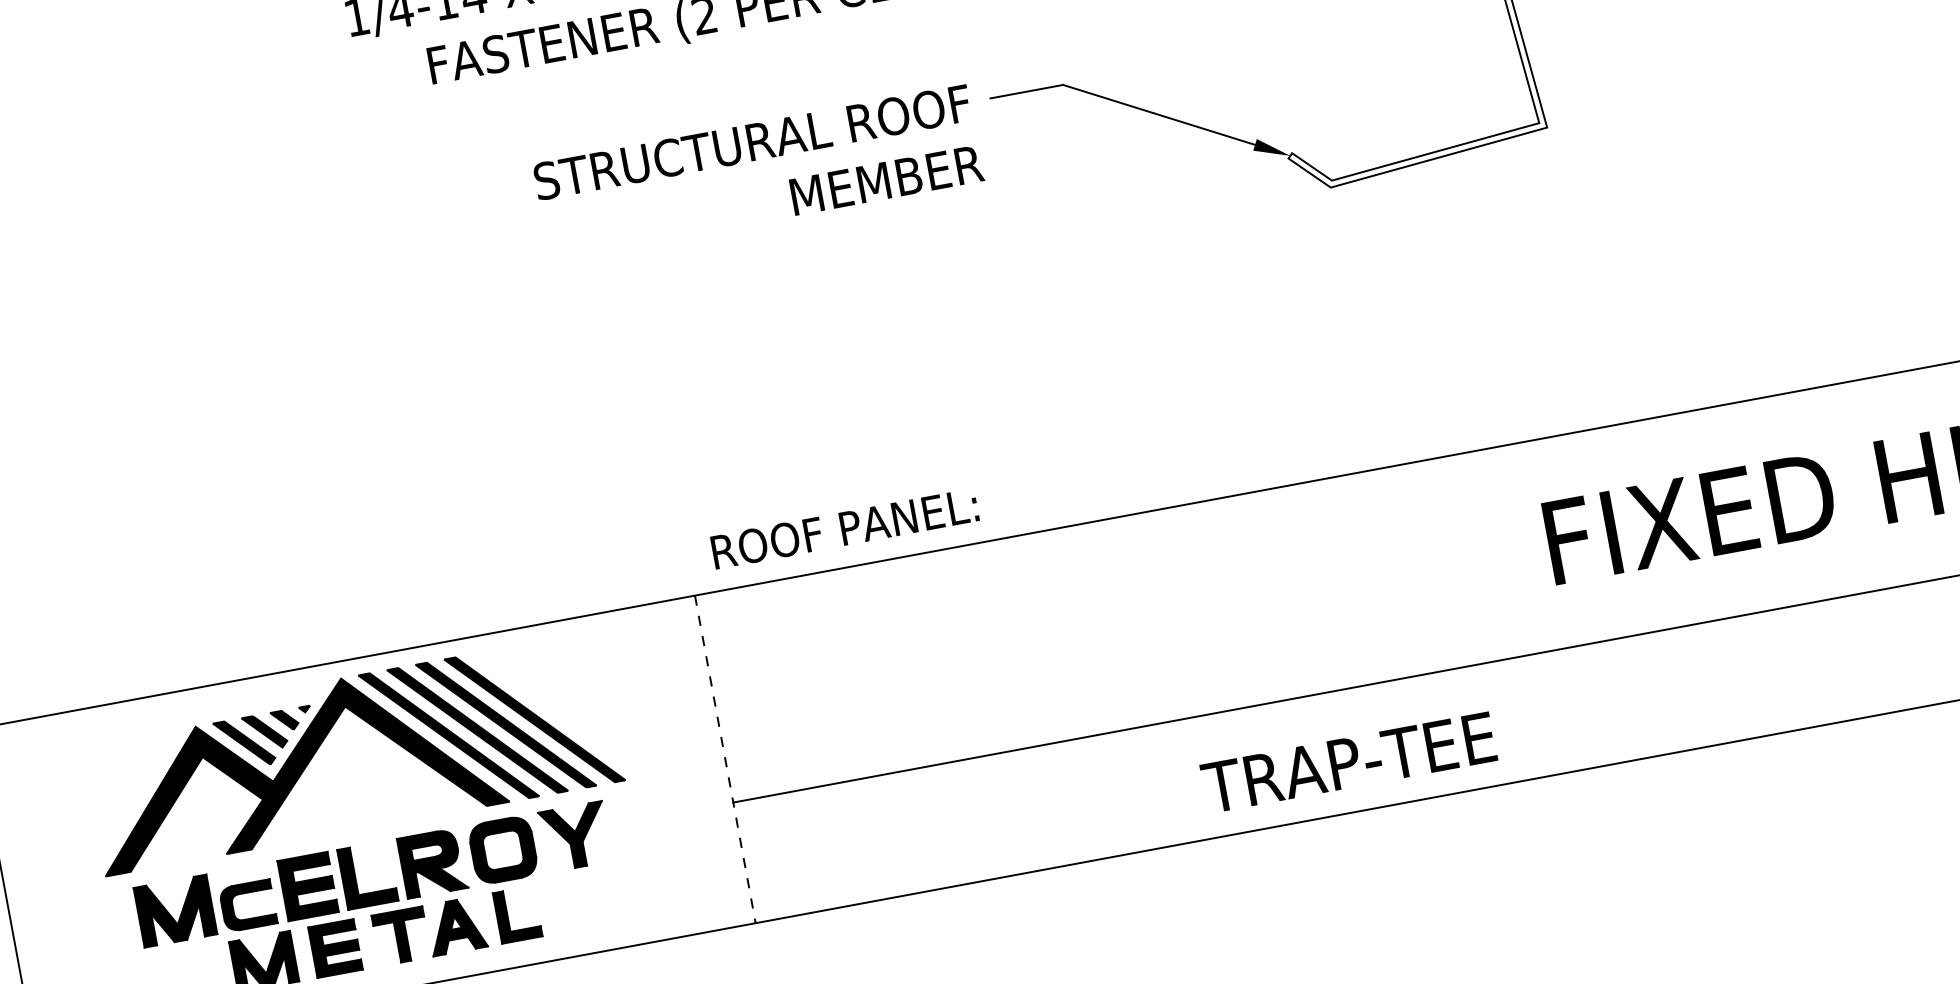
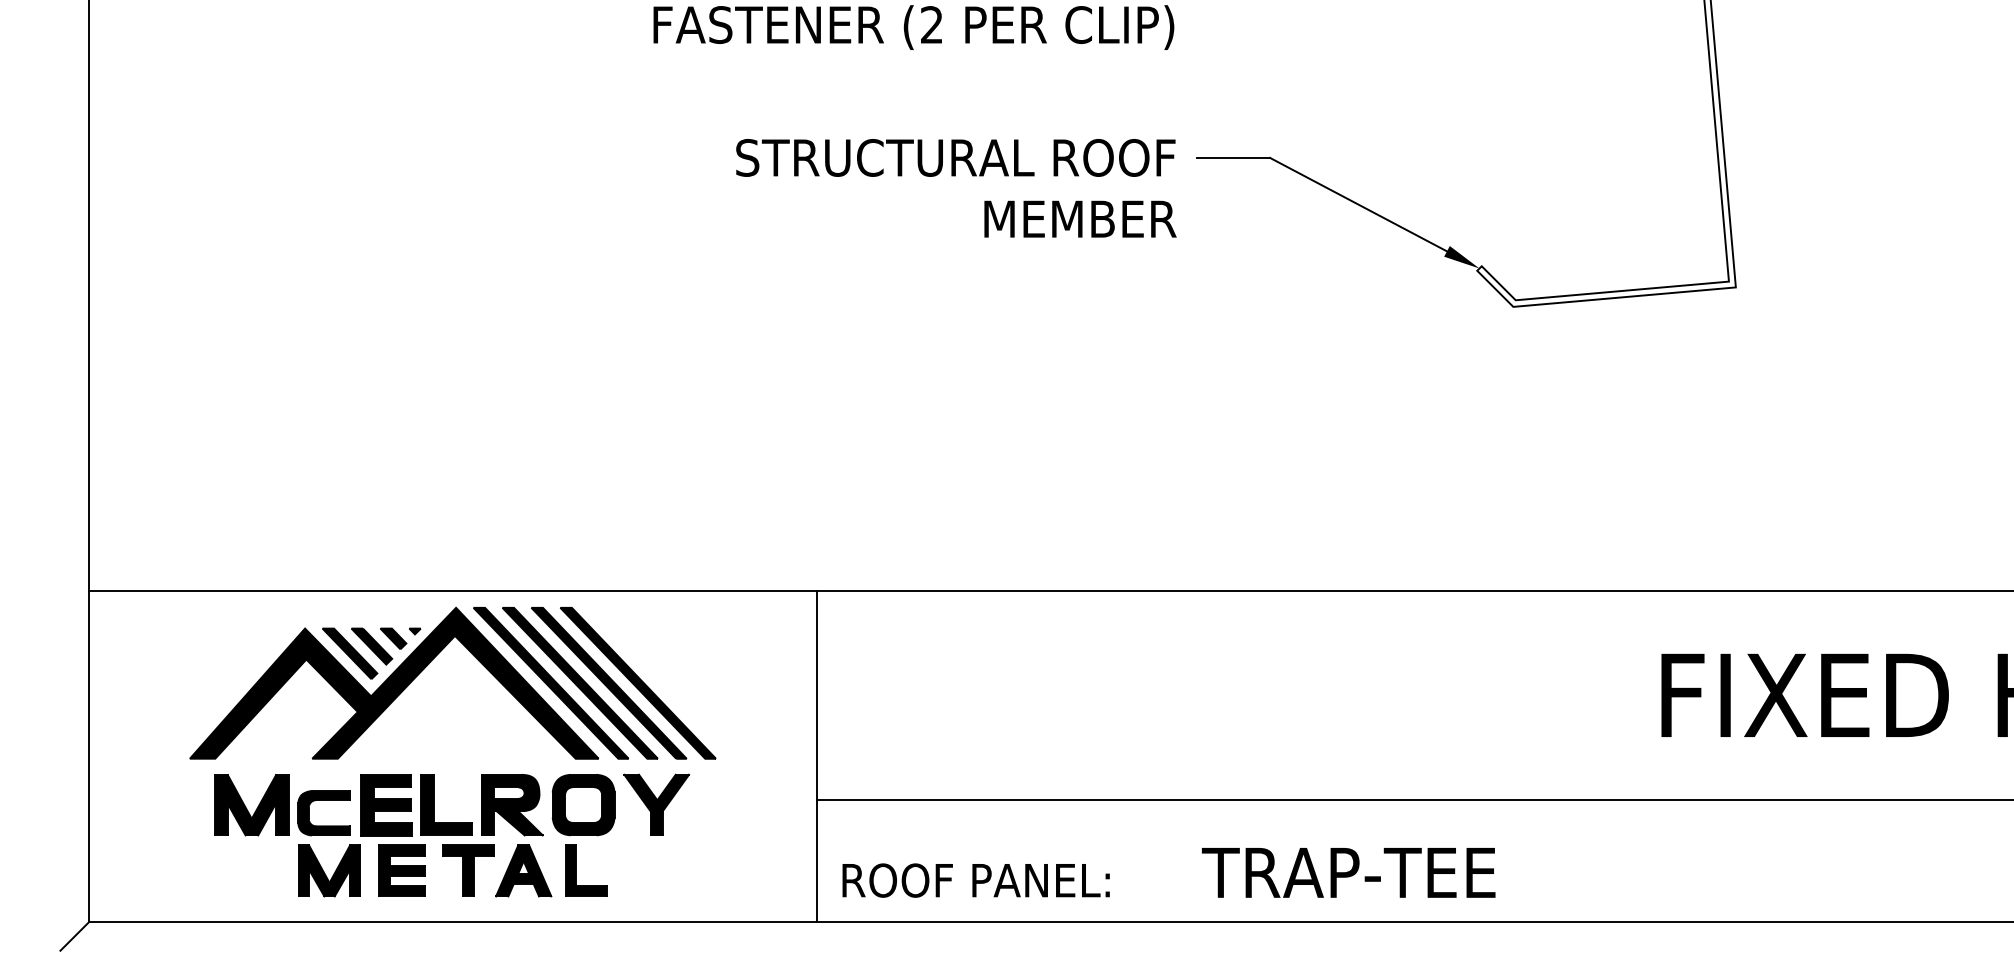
text: (844, 528) -> (975, 880), moved
line: (725, 759) -> (817, 756), dashed -> solid
text: (1348, 762) -> (1348, 872), moved

